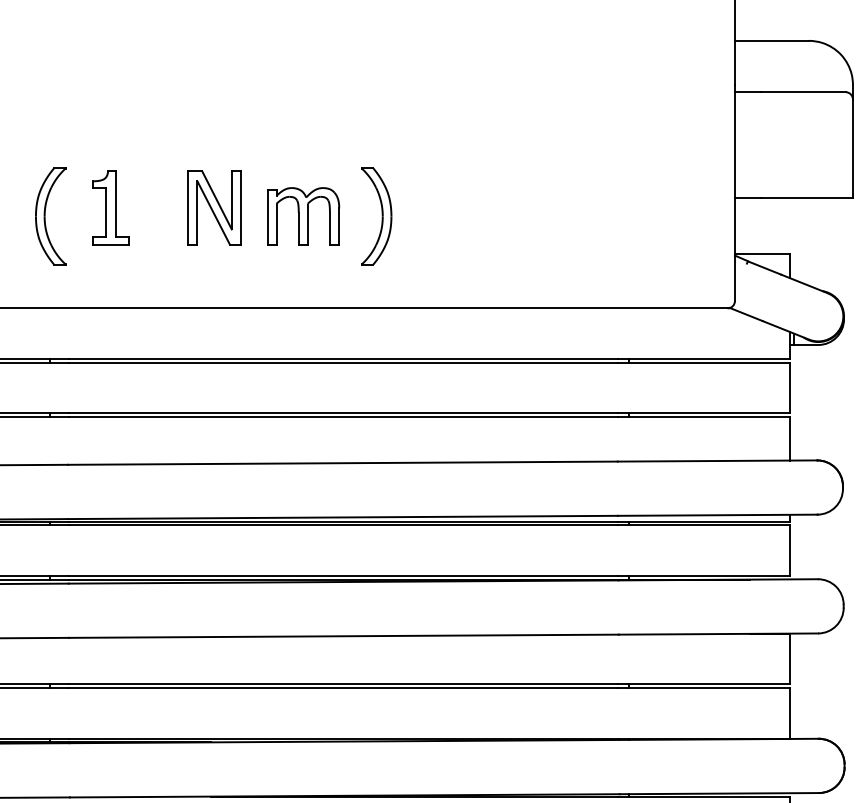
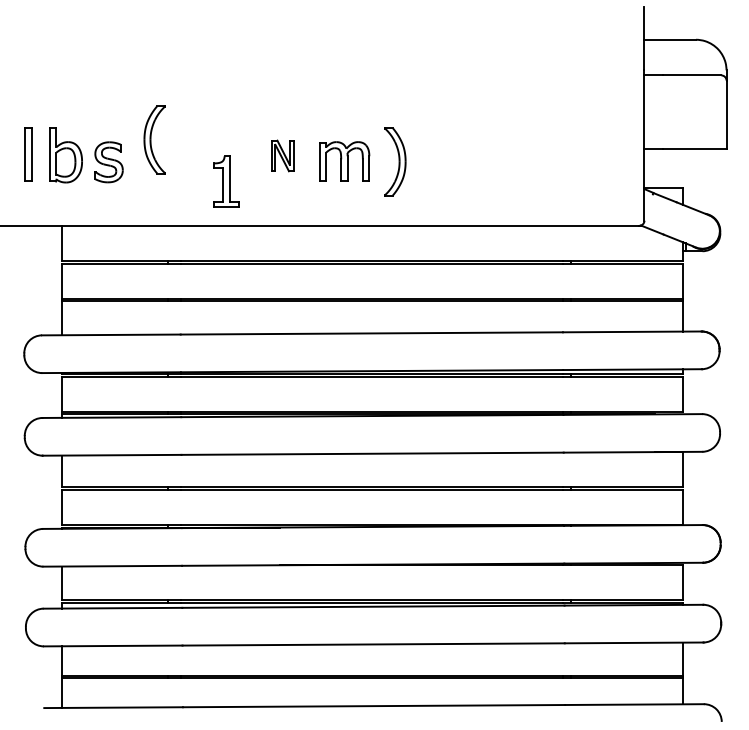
part: (110, 207) -> (226, 181), moved
part: (214, 207) -> (282, 155), size x0.6
part: (50, 215) -> (154, 139), moved

